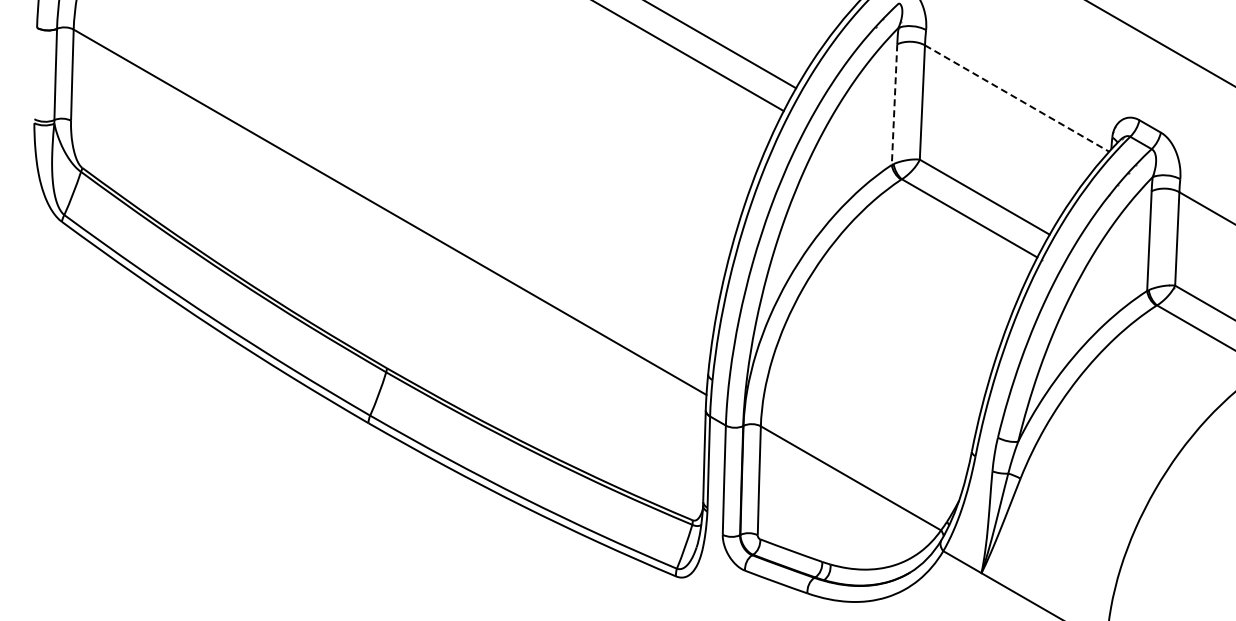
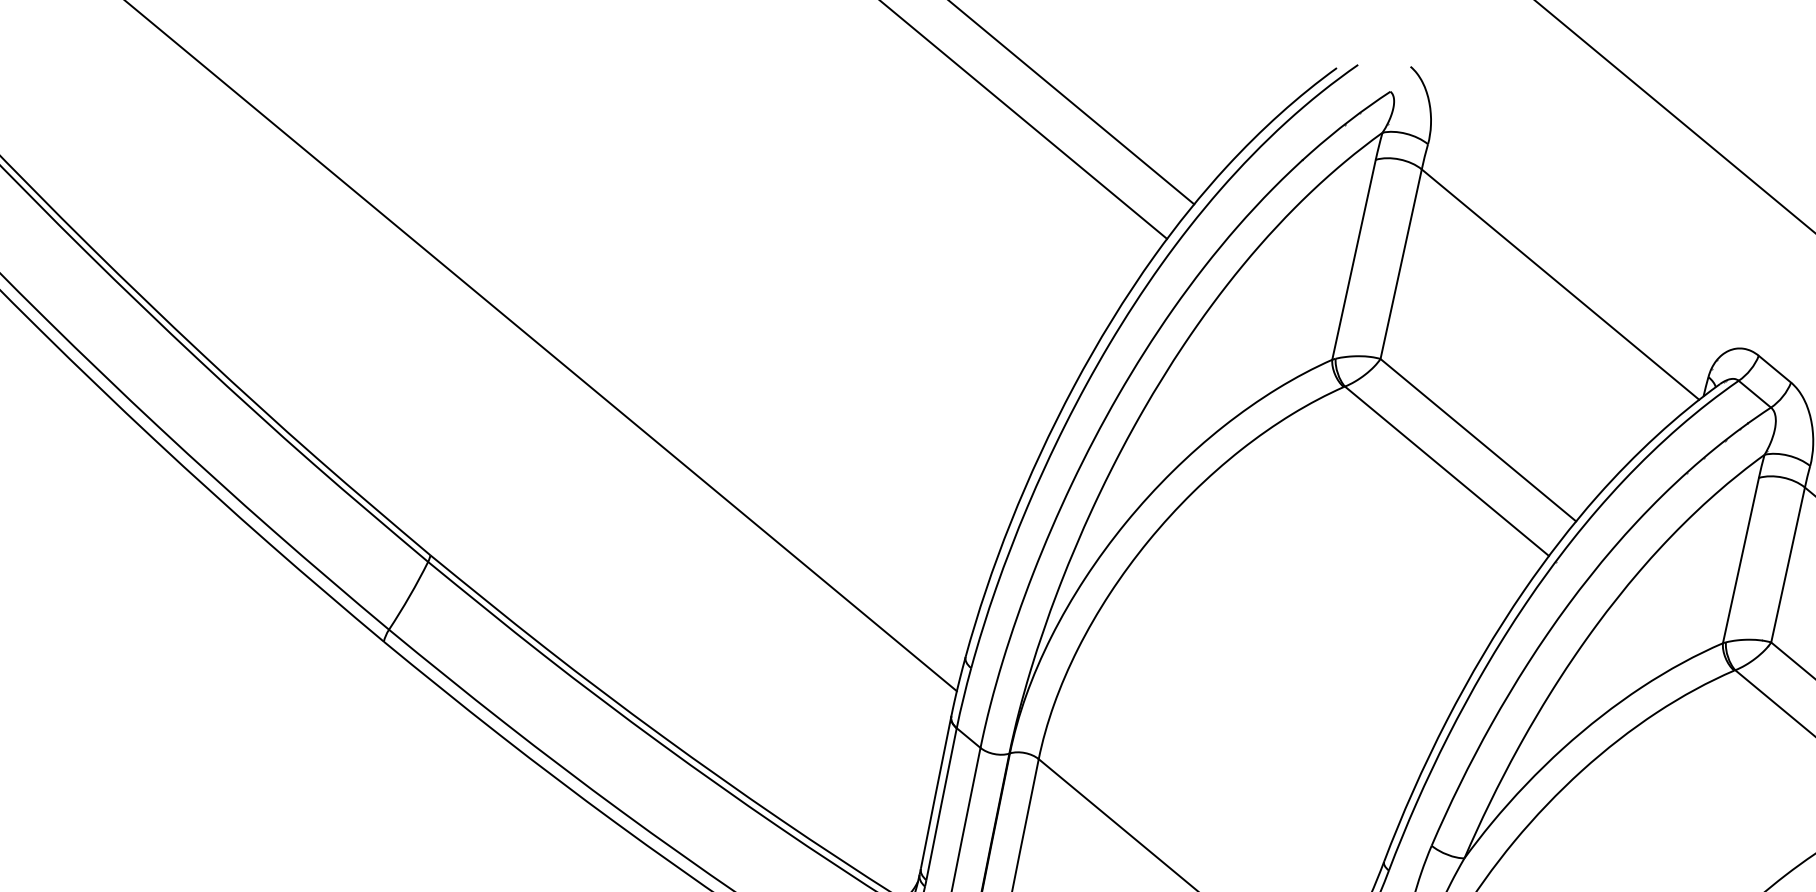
line: (1017, 98) -> (1561, 284), dashed -> solid
line: (894, 105) -> (1353, 261), dashed -> solid

